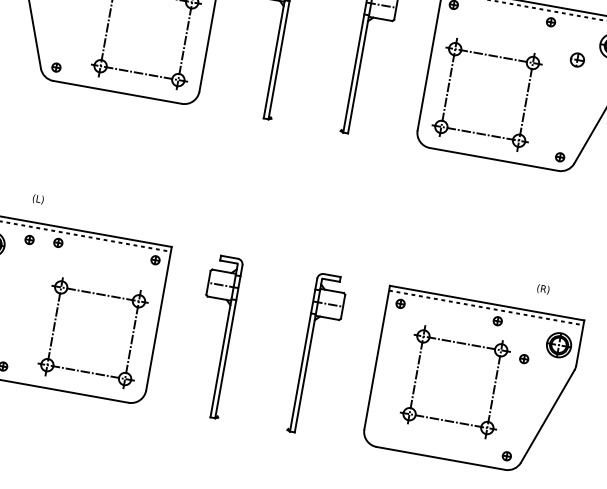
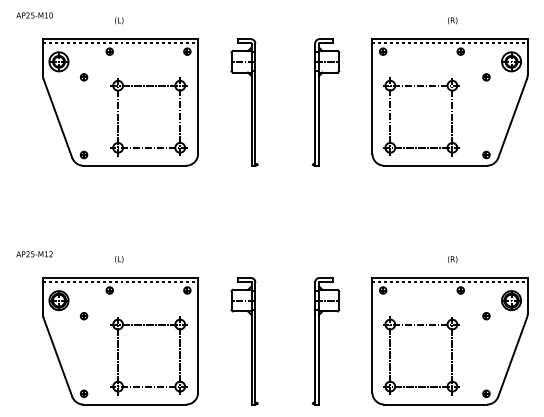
part: (577, 60) -> (486, 77), size x0.62
text: (38, 199) -> (119, 259), moved
part: (28, 240) -> (83, 316), moved
text: (543, 289) -> (452, 259), moved
part: (462, 344) -> (421, 325), moved

